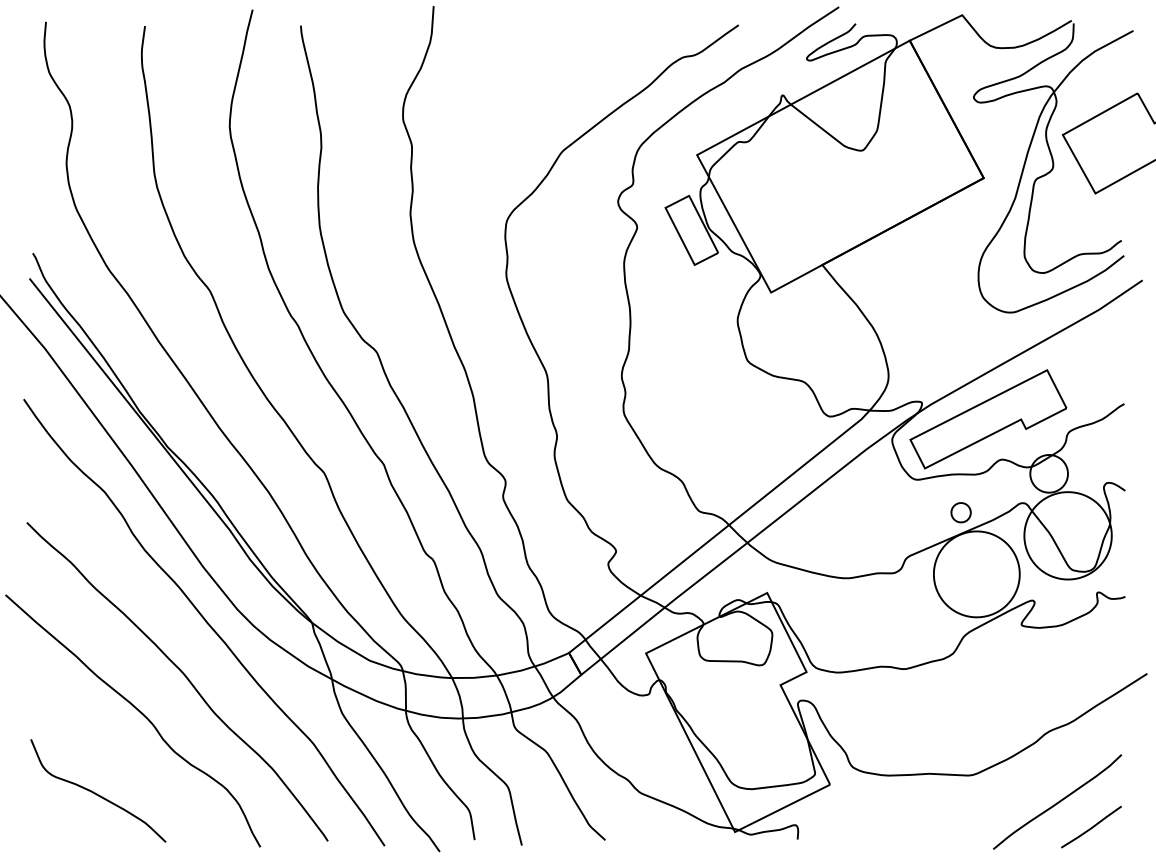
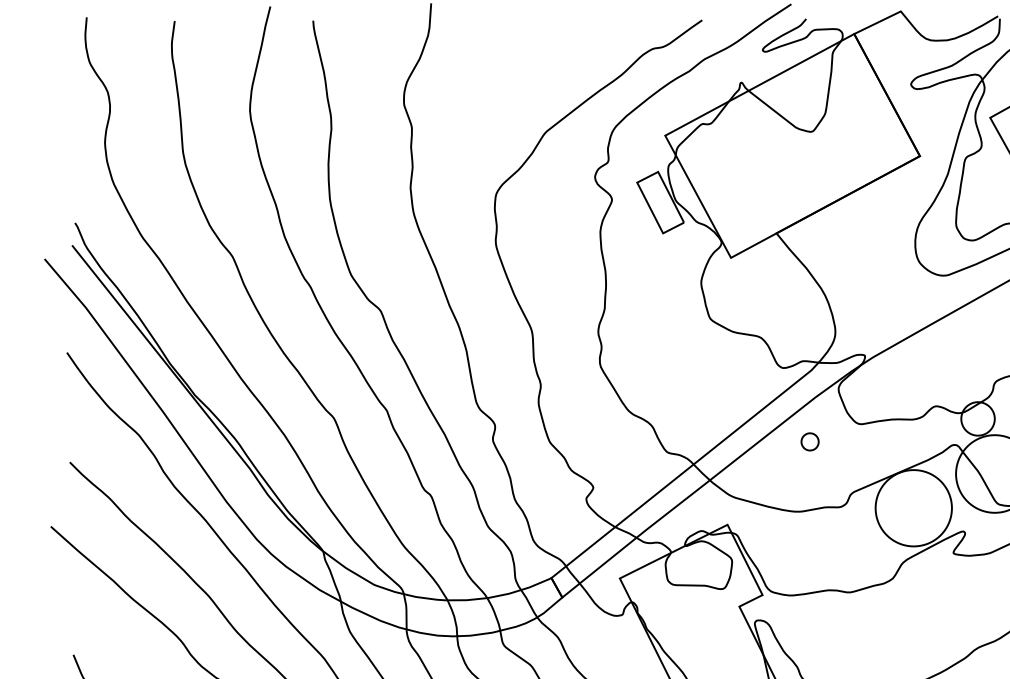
part: (988, 419) -> (924, 370), removed
part: (960, 512) -> (809, 441), moved

